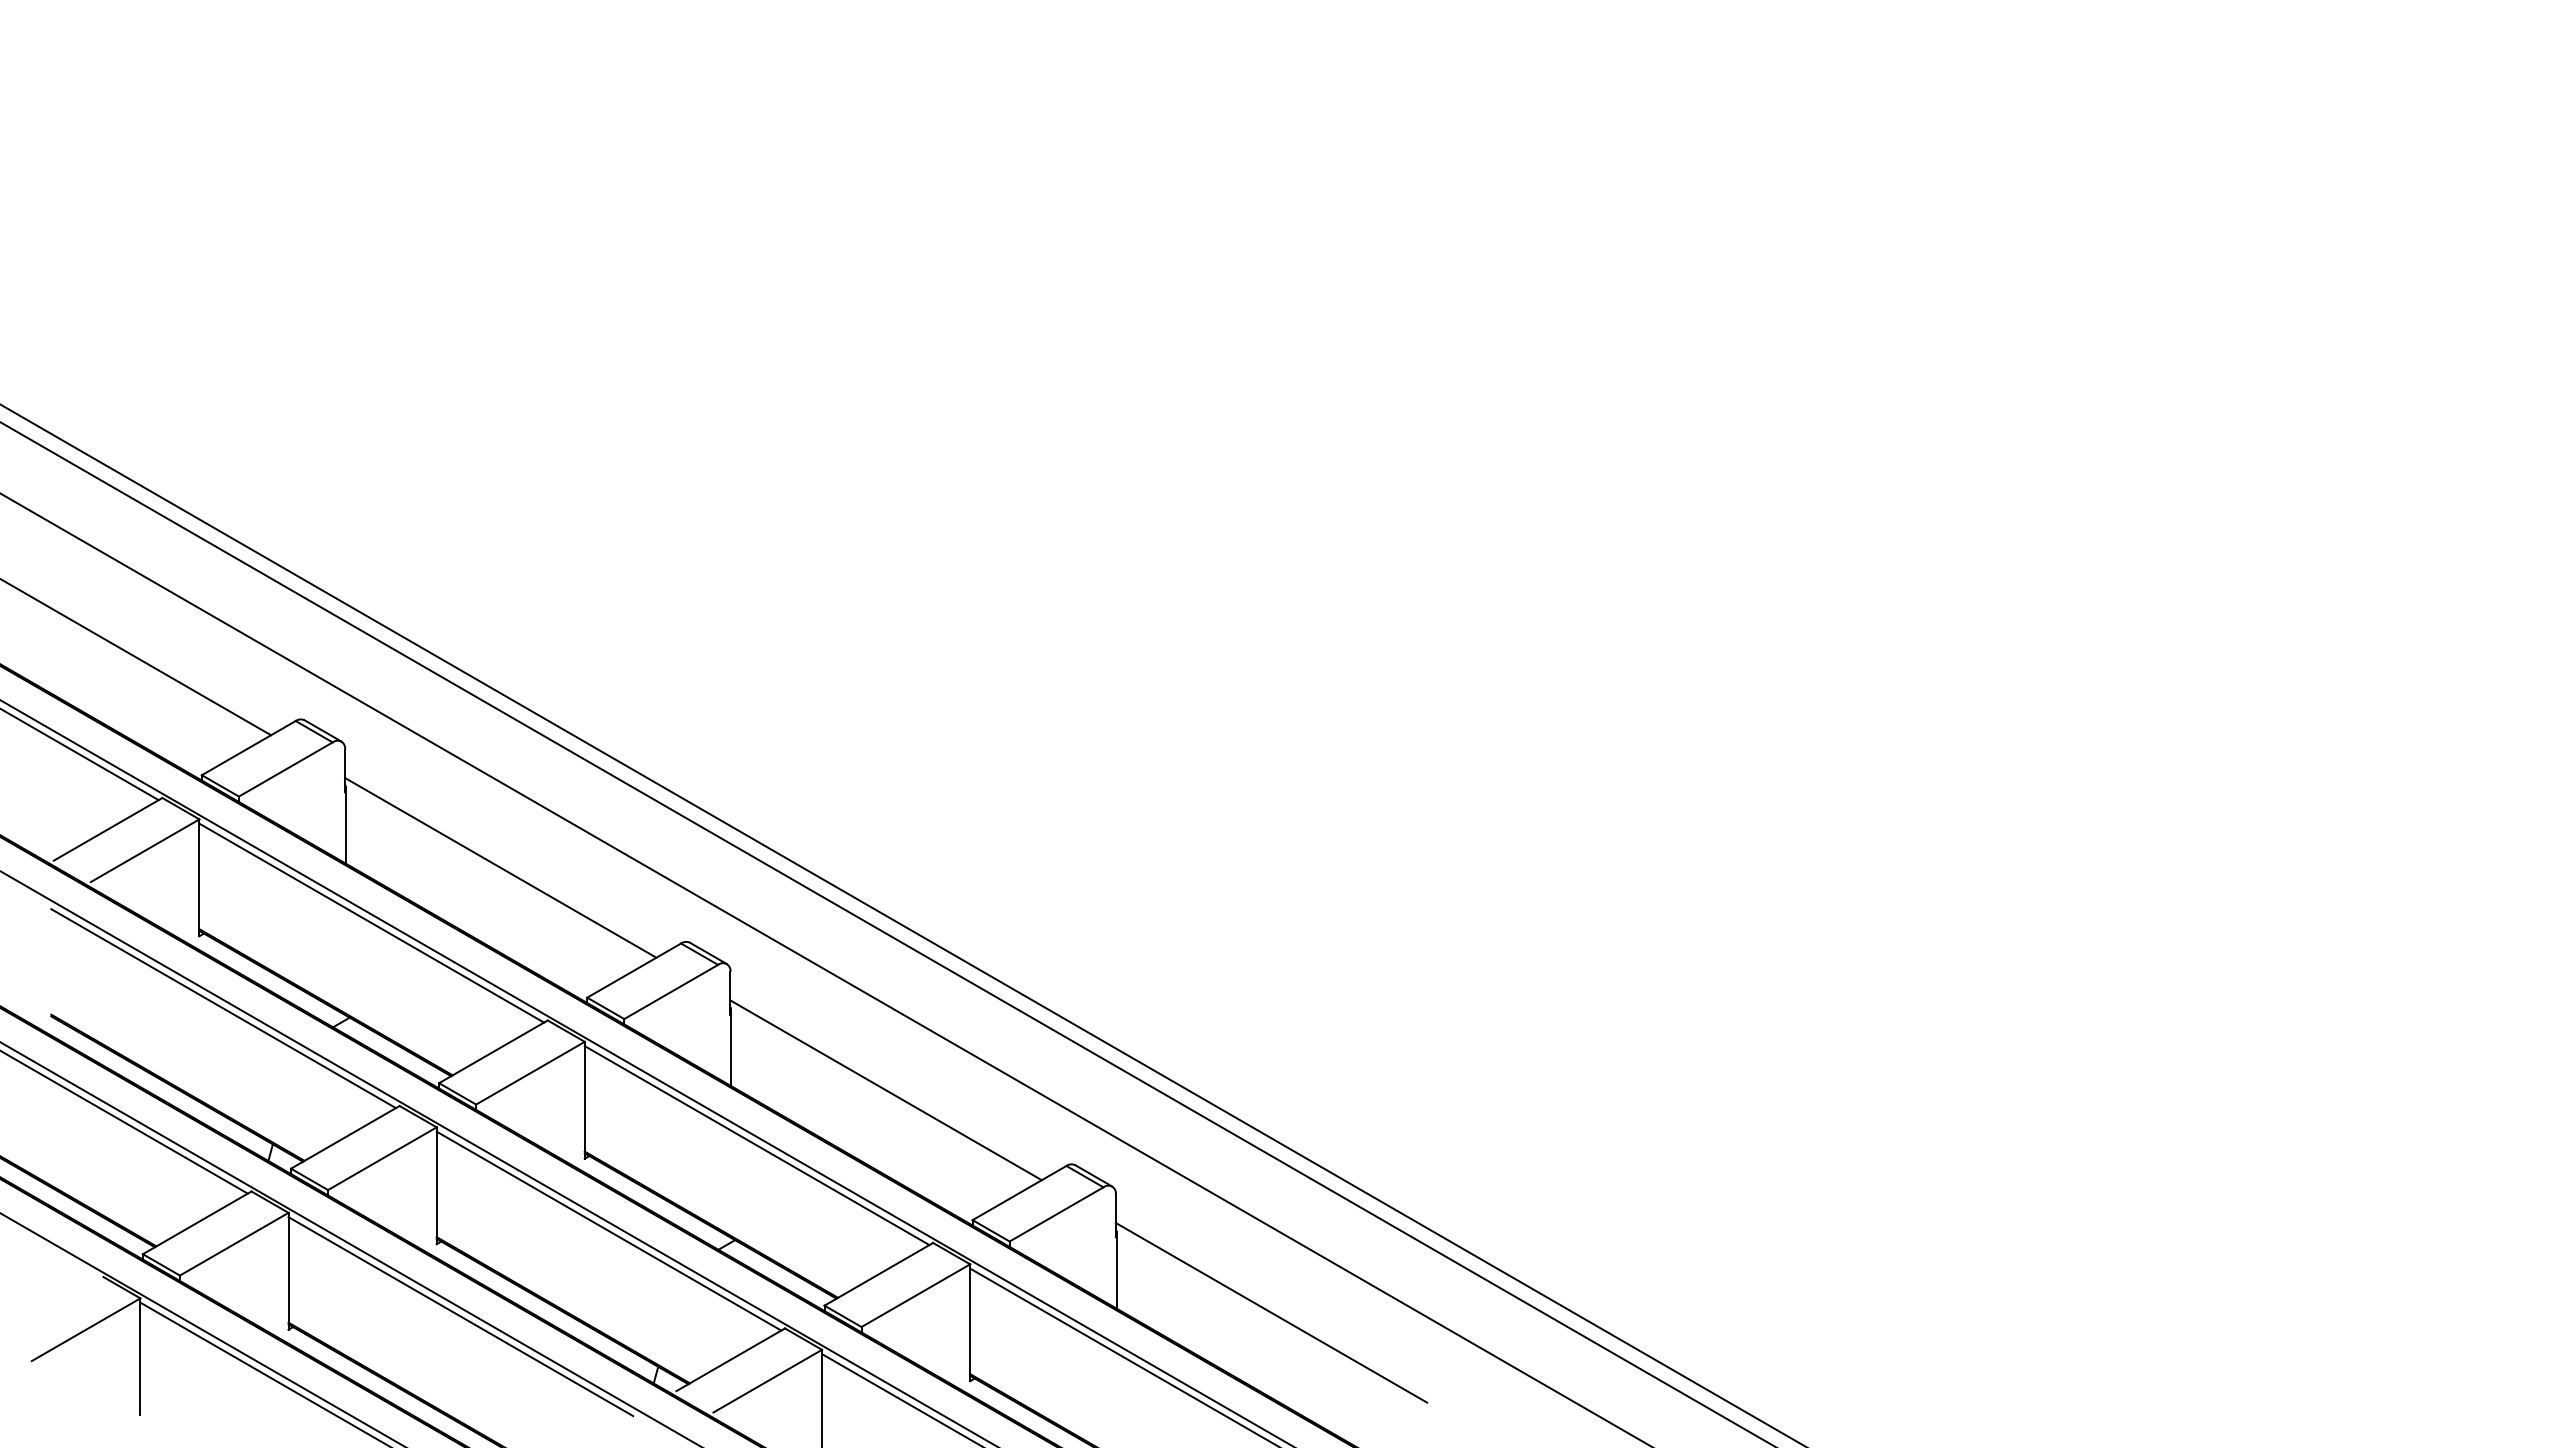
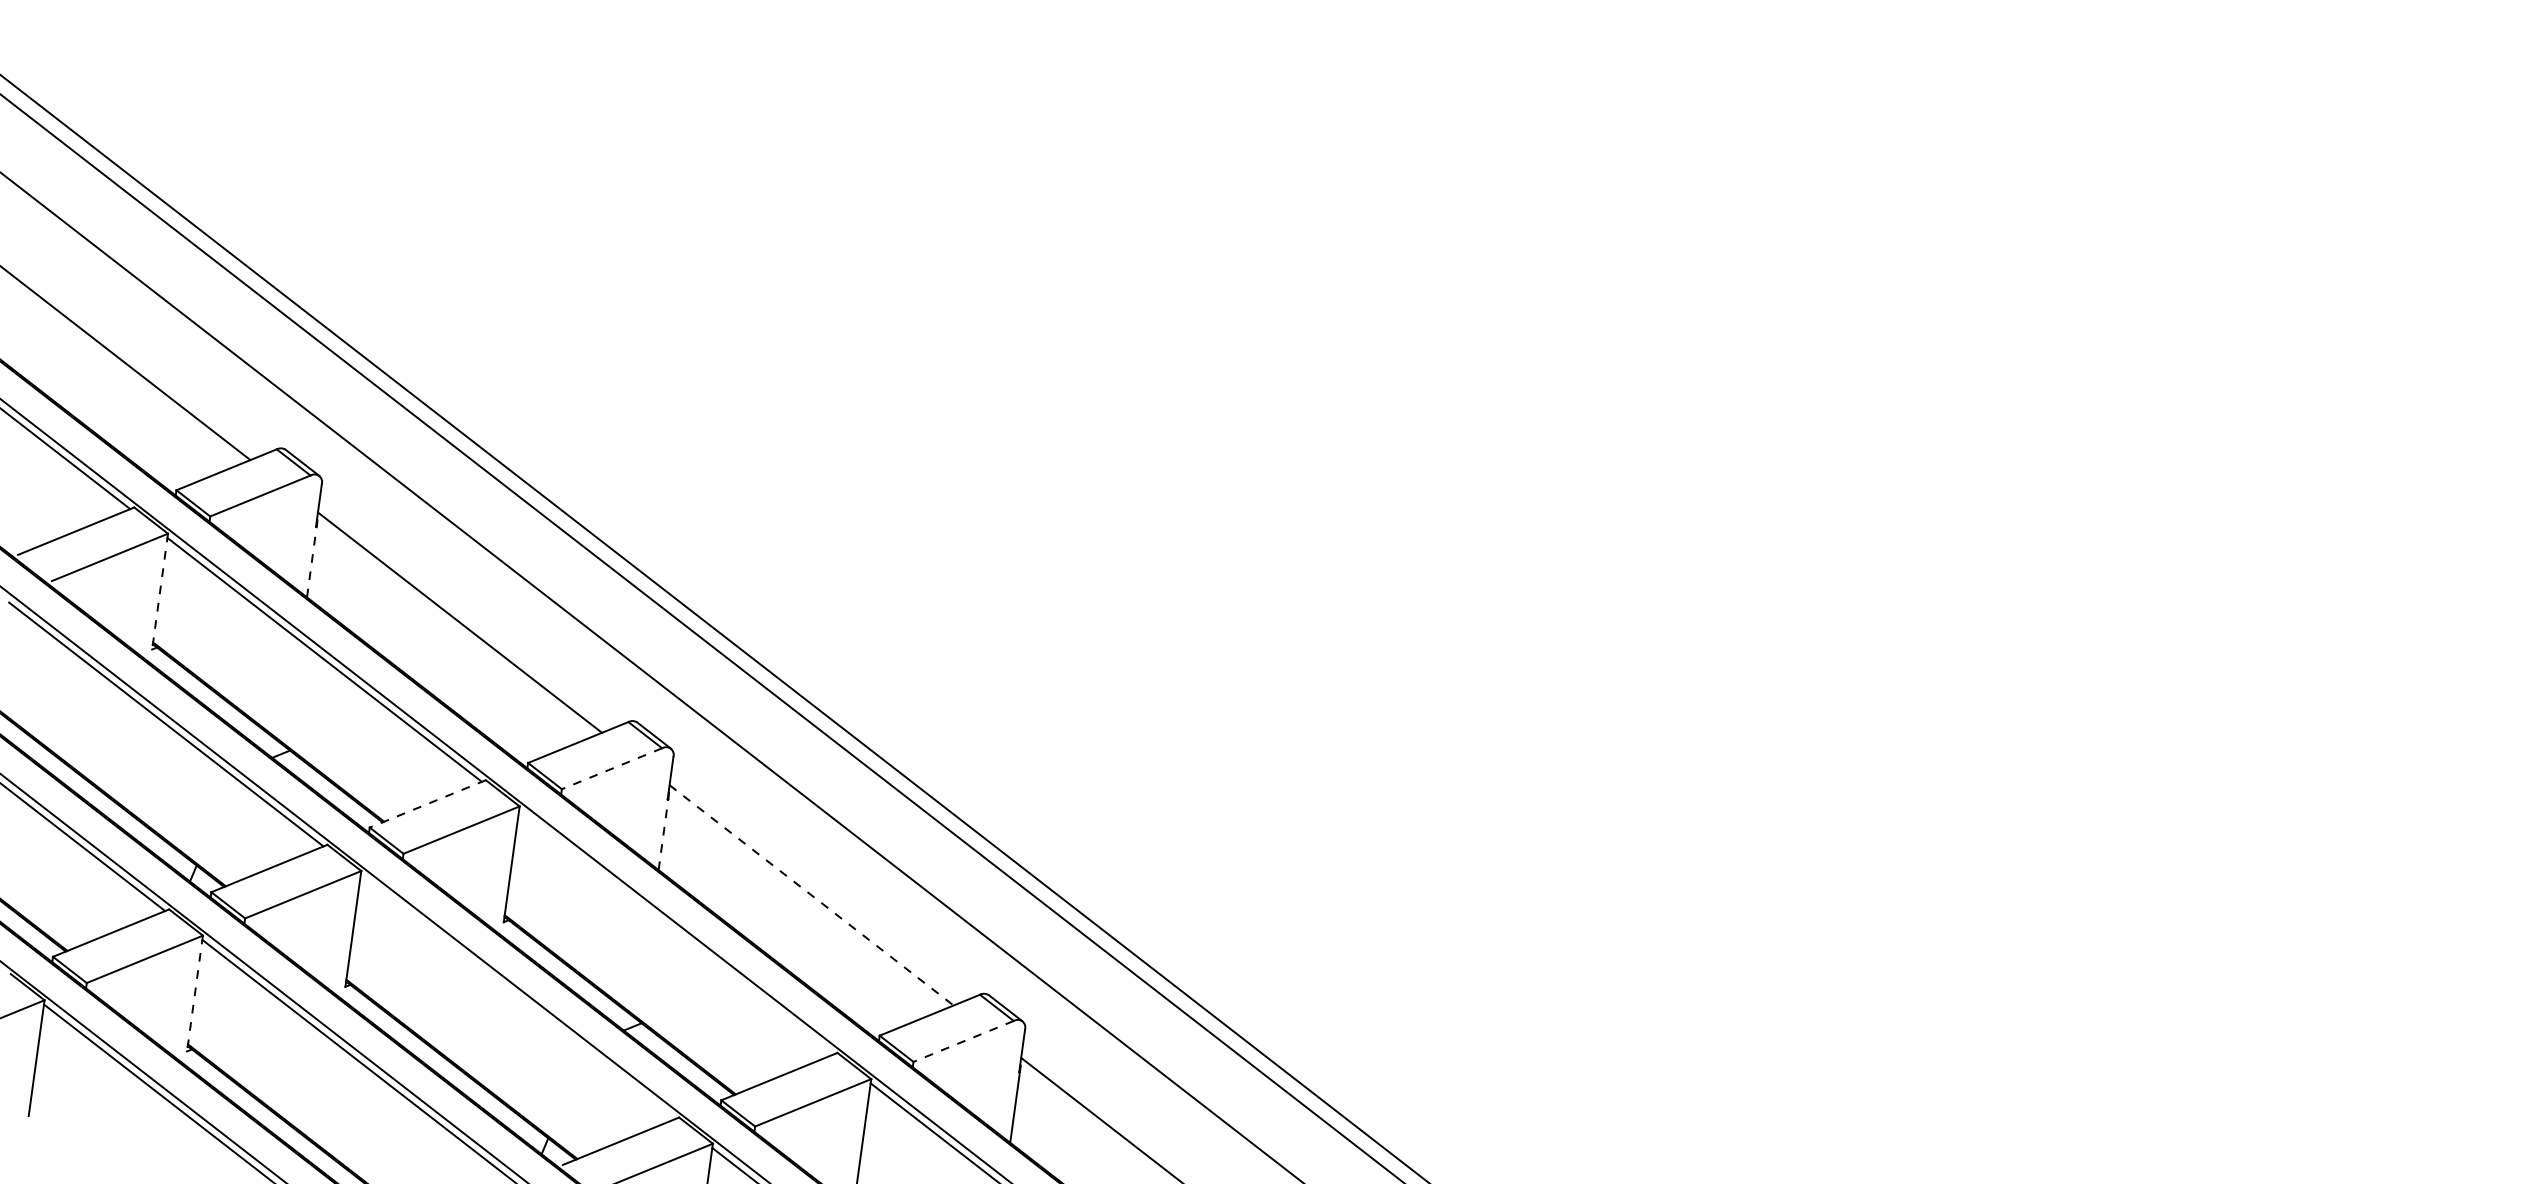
line: (345, 824) -> (312, 558), solid -> dashed
line: (199, 878) -> (160, 592), solid -> dashed
line: (670, 992) -> (611, 769), solid -> dashed
line: (731, 1047) -> (664, 831), solid -> dashed
line: (493, 1051) -> (427, 803), solid -> dashed
line: (886, 1090) -> (811, 895), solid -> dashed
line: (756, 1145) -> (675, 932), removed
line: (1056, 1214) -> (963, 1041), solid -> dashed
line: (608, 1230) -> (517, 996), removed
line: (288, 1271) -> (194, 993), solid -> dashed

